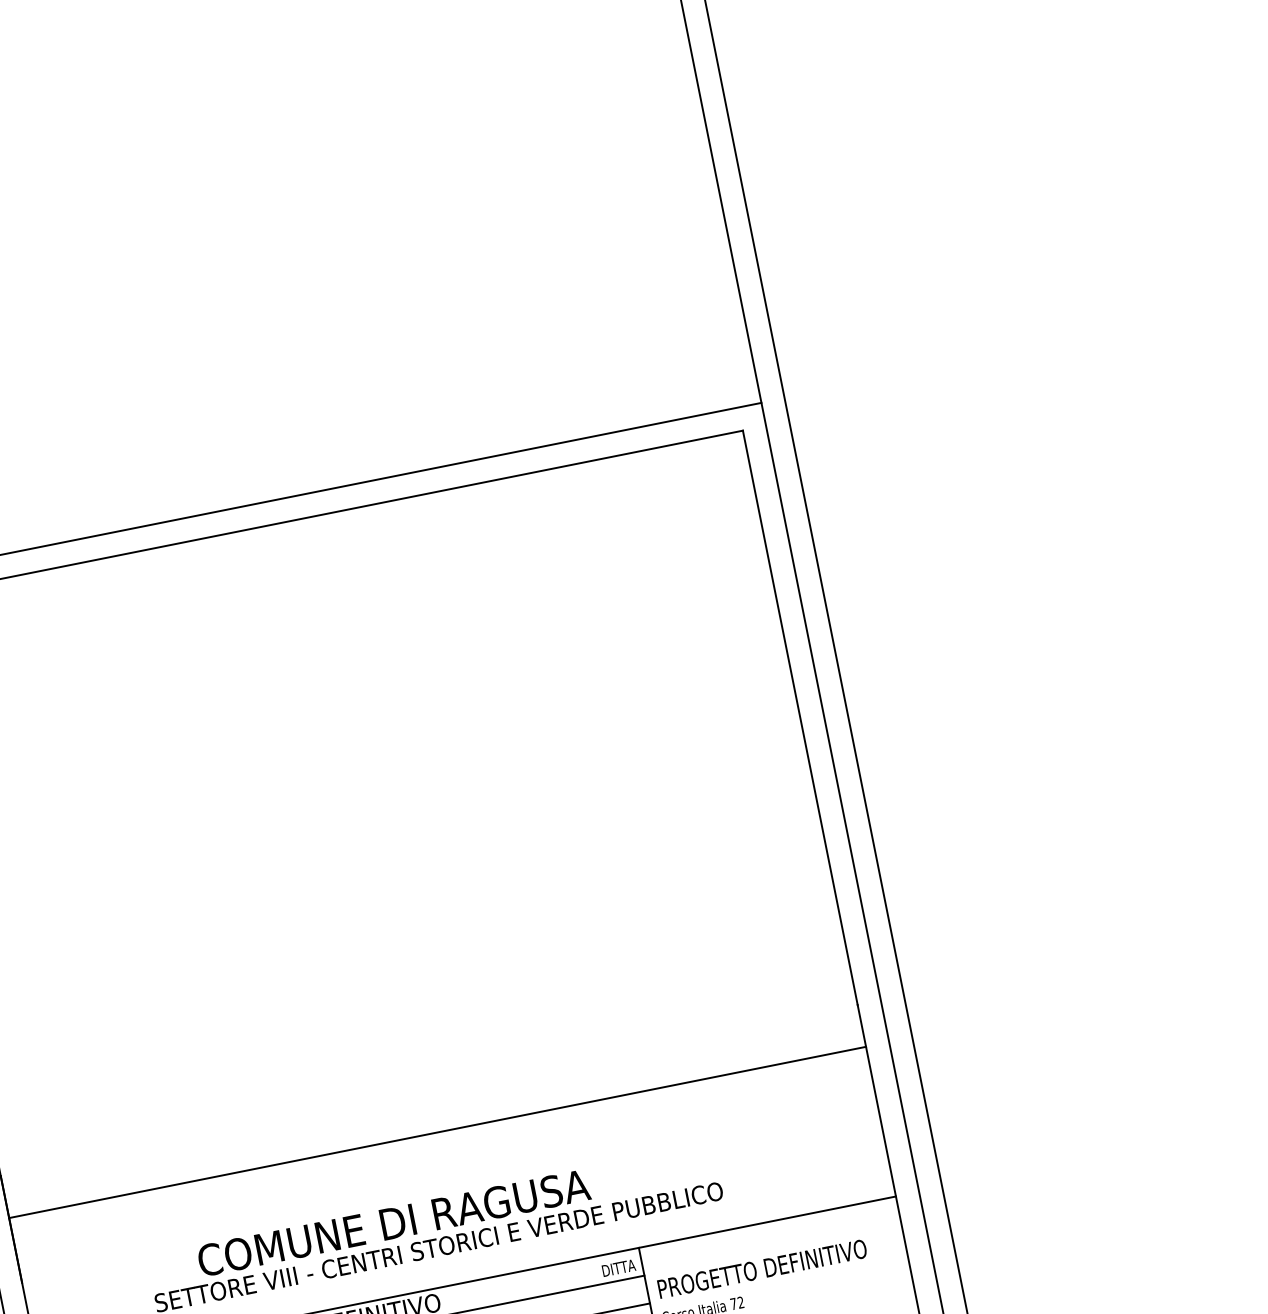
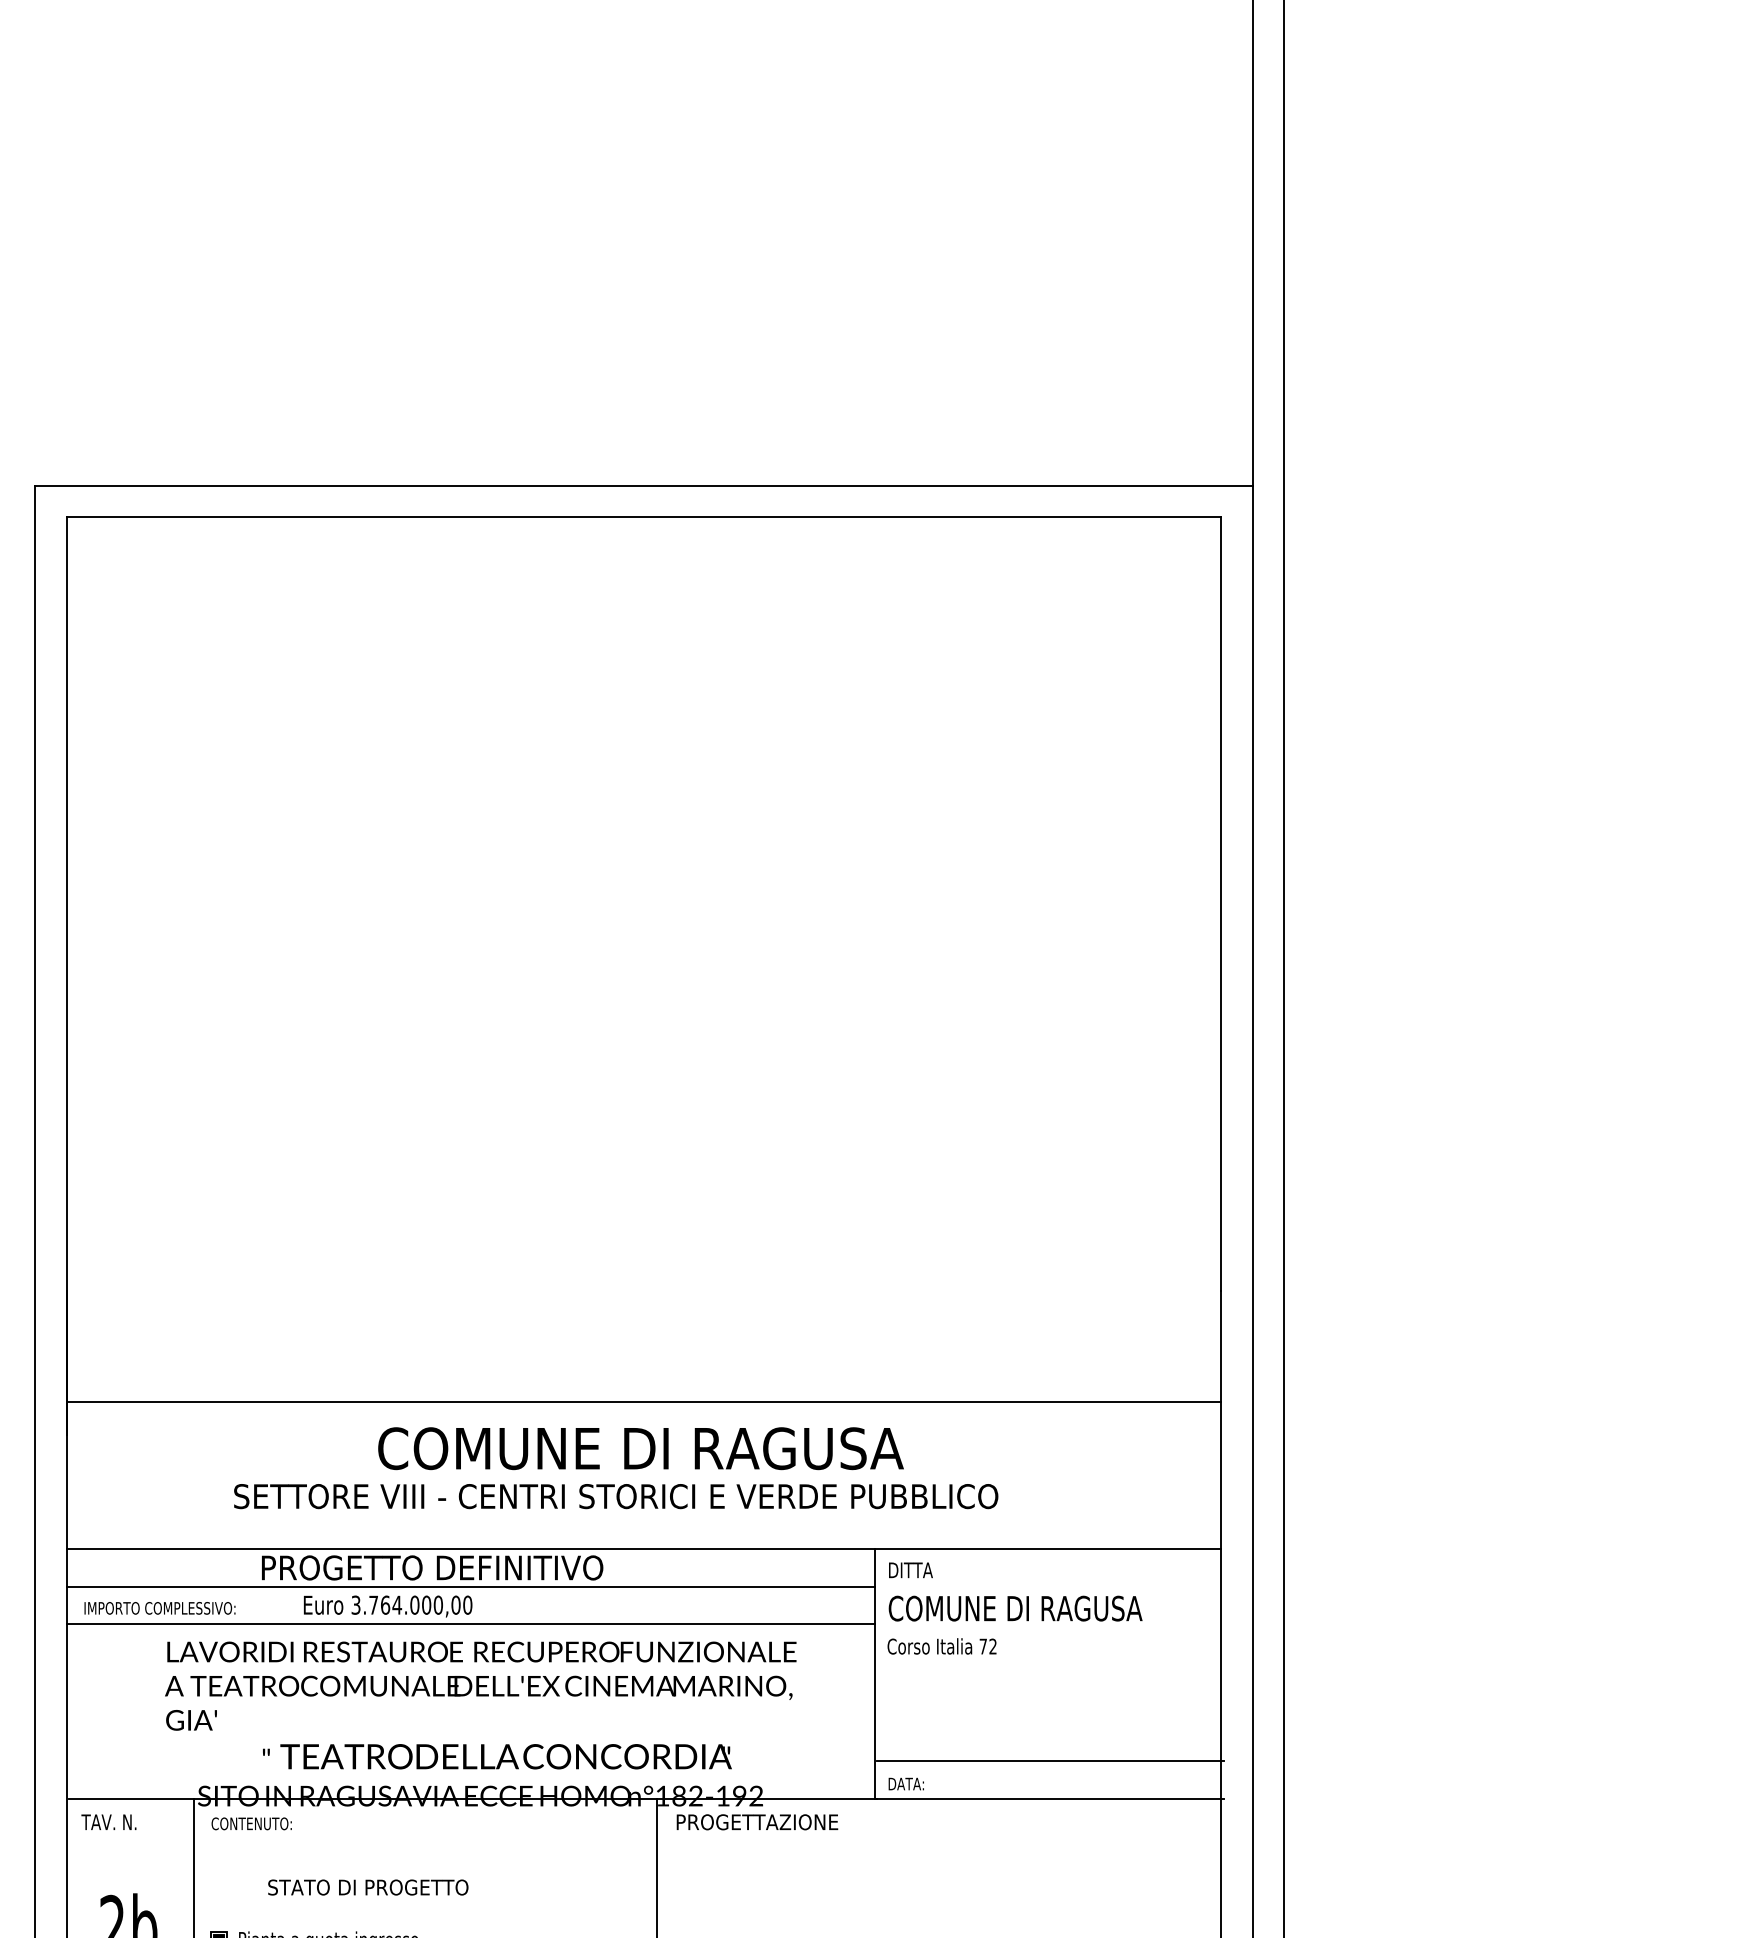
line: (437, 1132) -> (643, 1401), moved
text: (393, 1222) -> (640, 1448), moved
text: (618, 1268) -> (910, 1570), moved
text: (761, 1269) -> (1028, 1608), PROGETTO DEFINITIVO -> COMUNE DI RAGUSA

